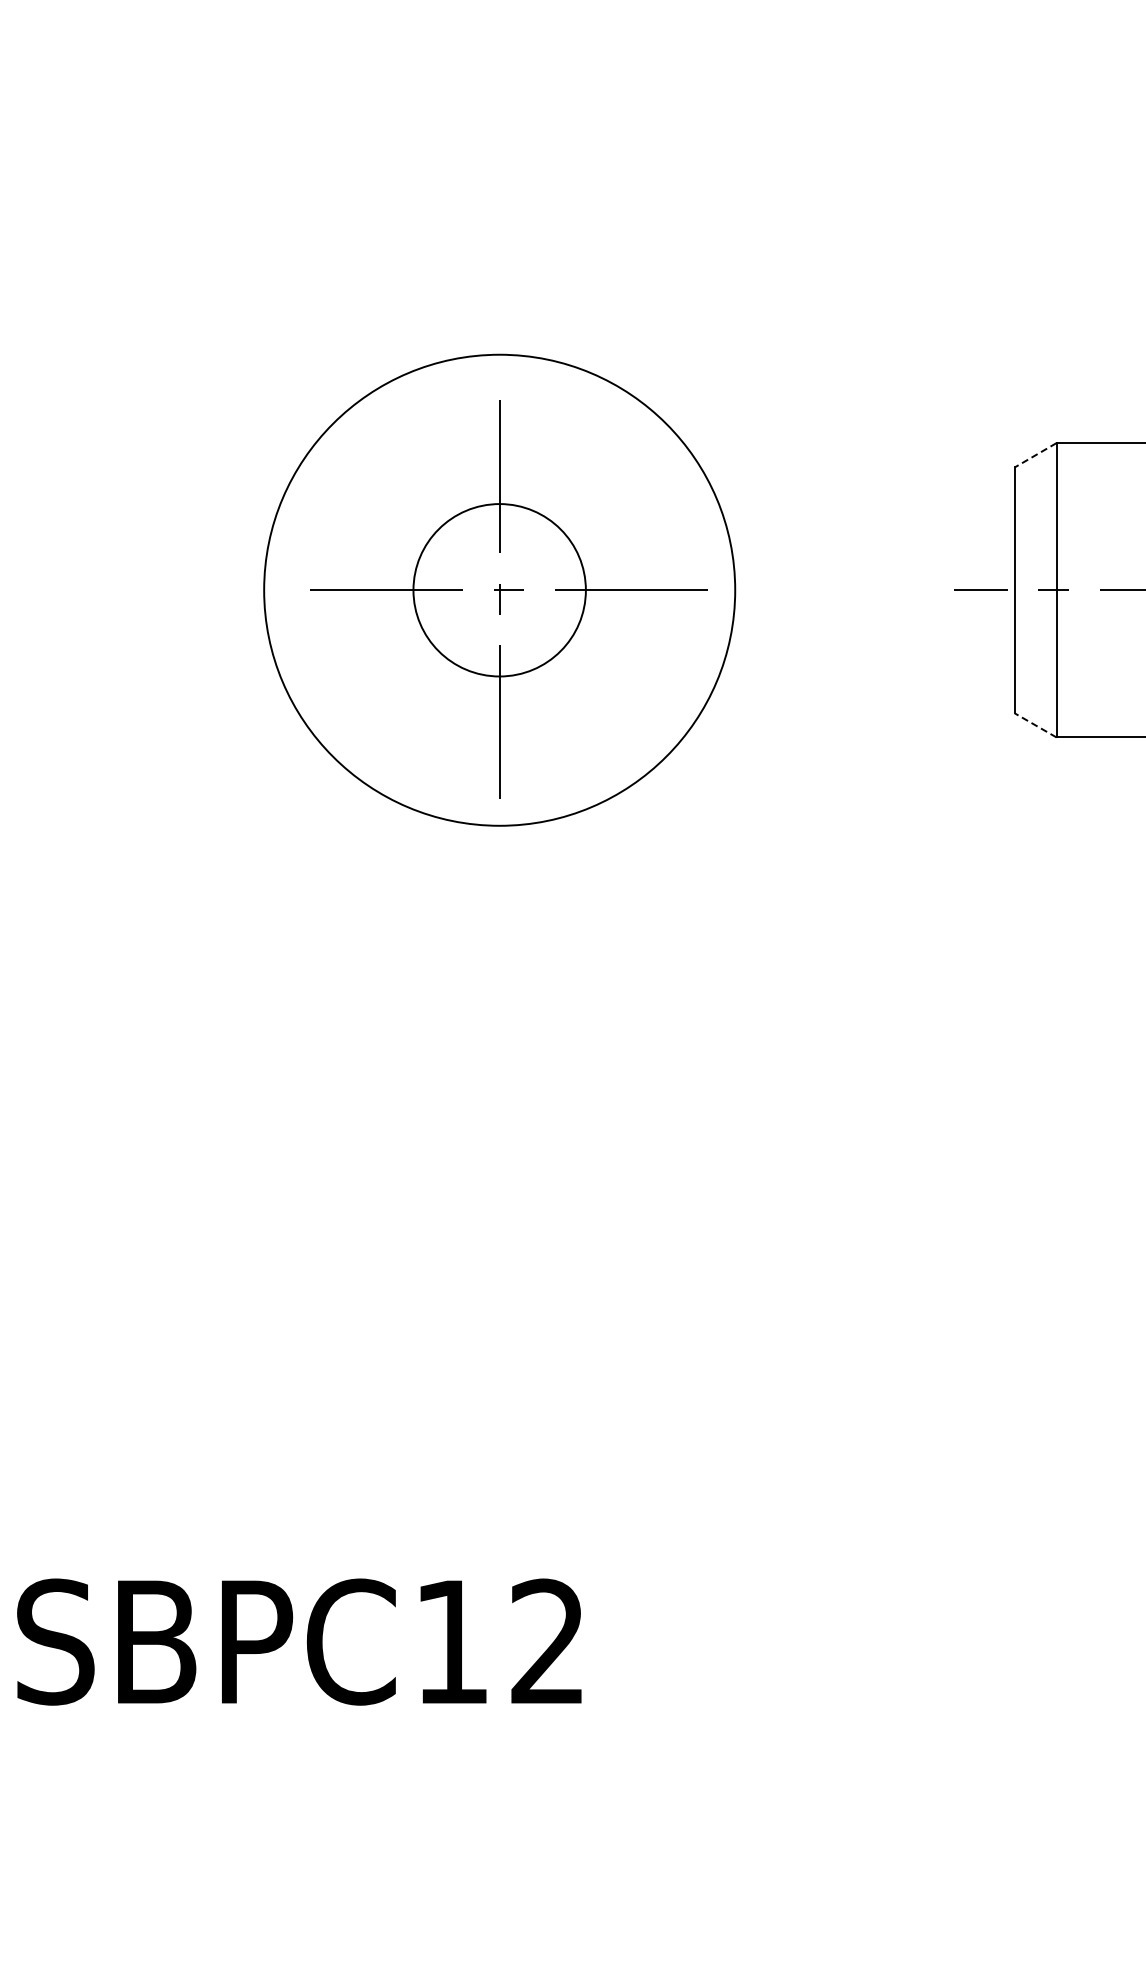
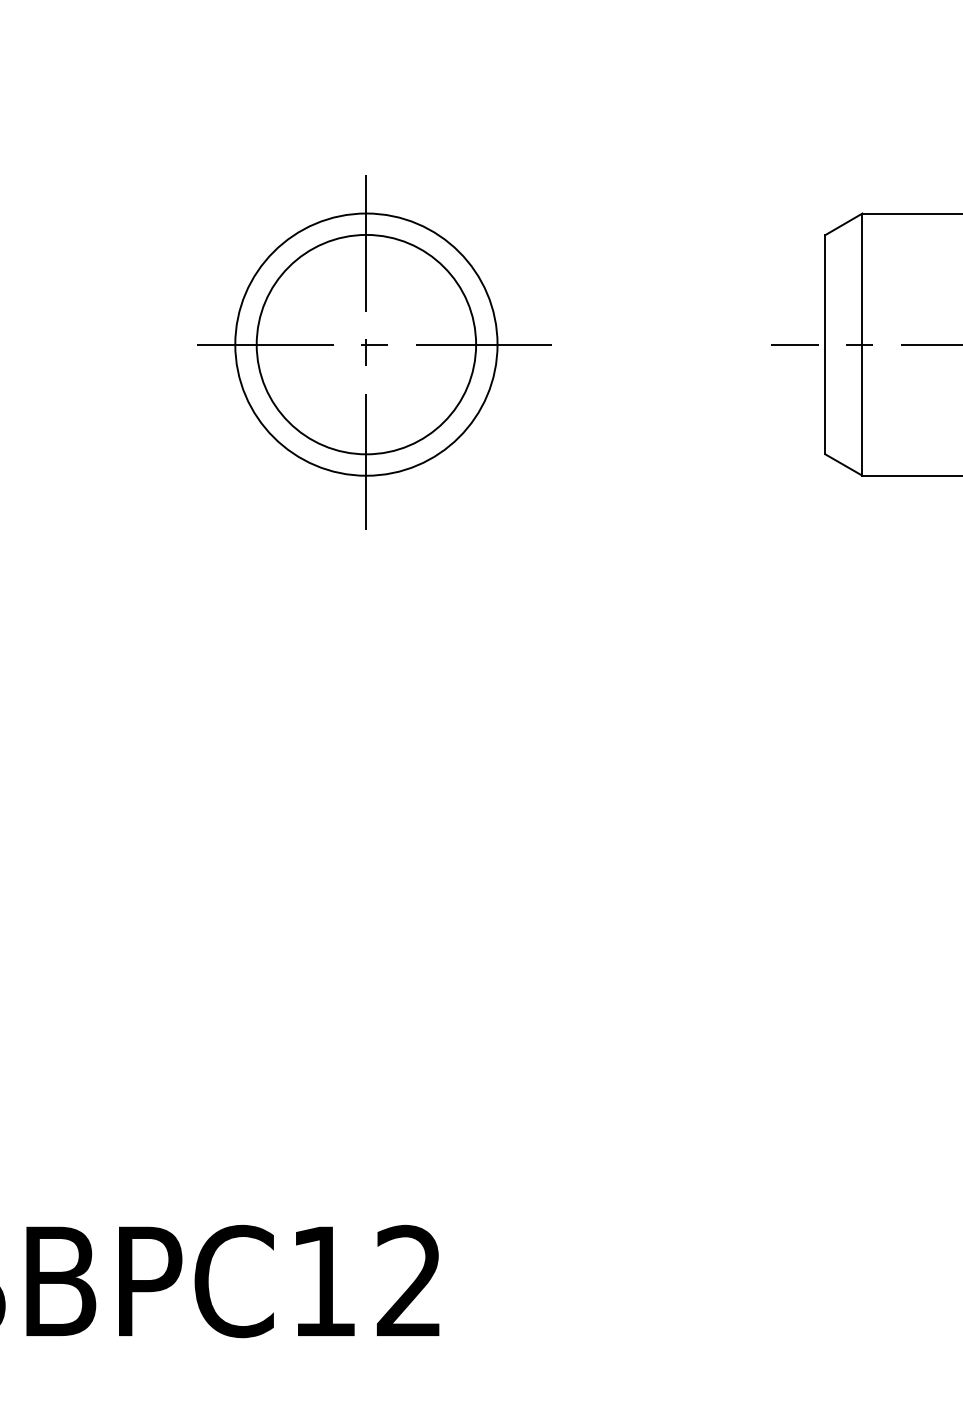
line: (1035, 455) -> (843, 224), dashed -> solid
circle: (499, 590) -> (366, 344), size x0.62
circle: (499, 590) -> (366, 344), size x1.43
line: (1035, 725) -> (843, 465), dashed -> solid

